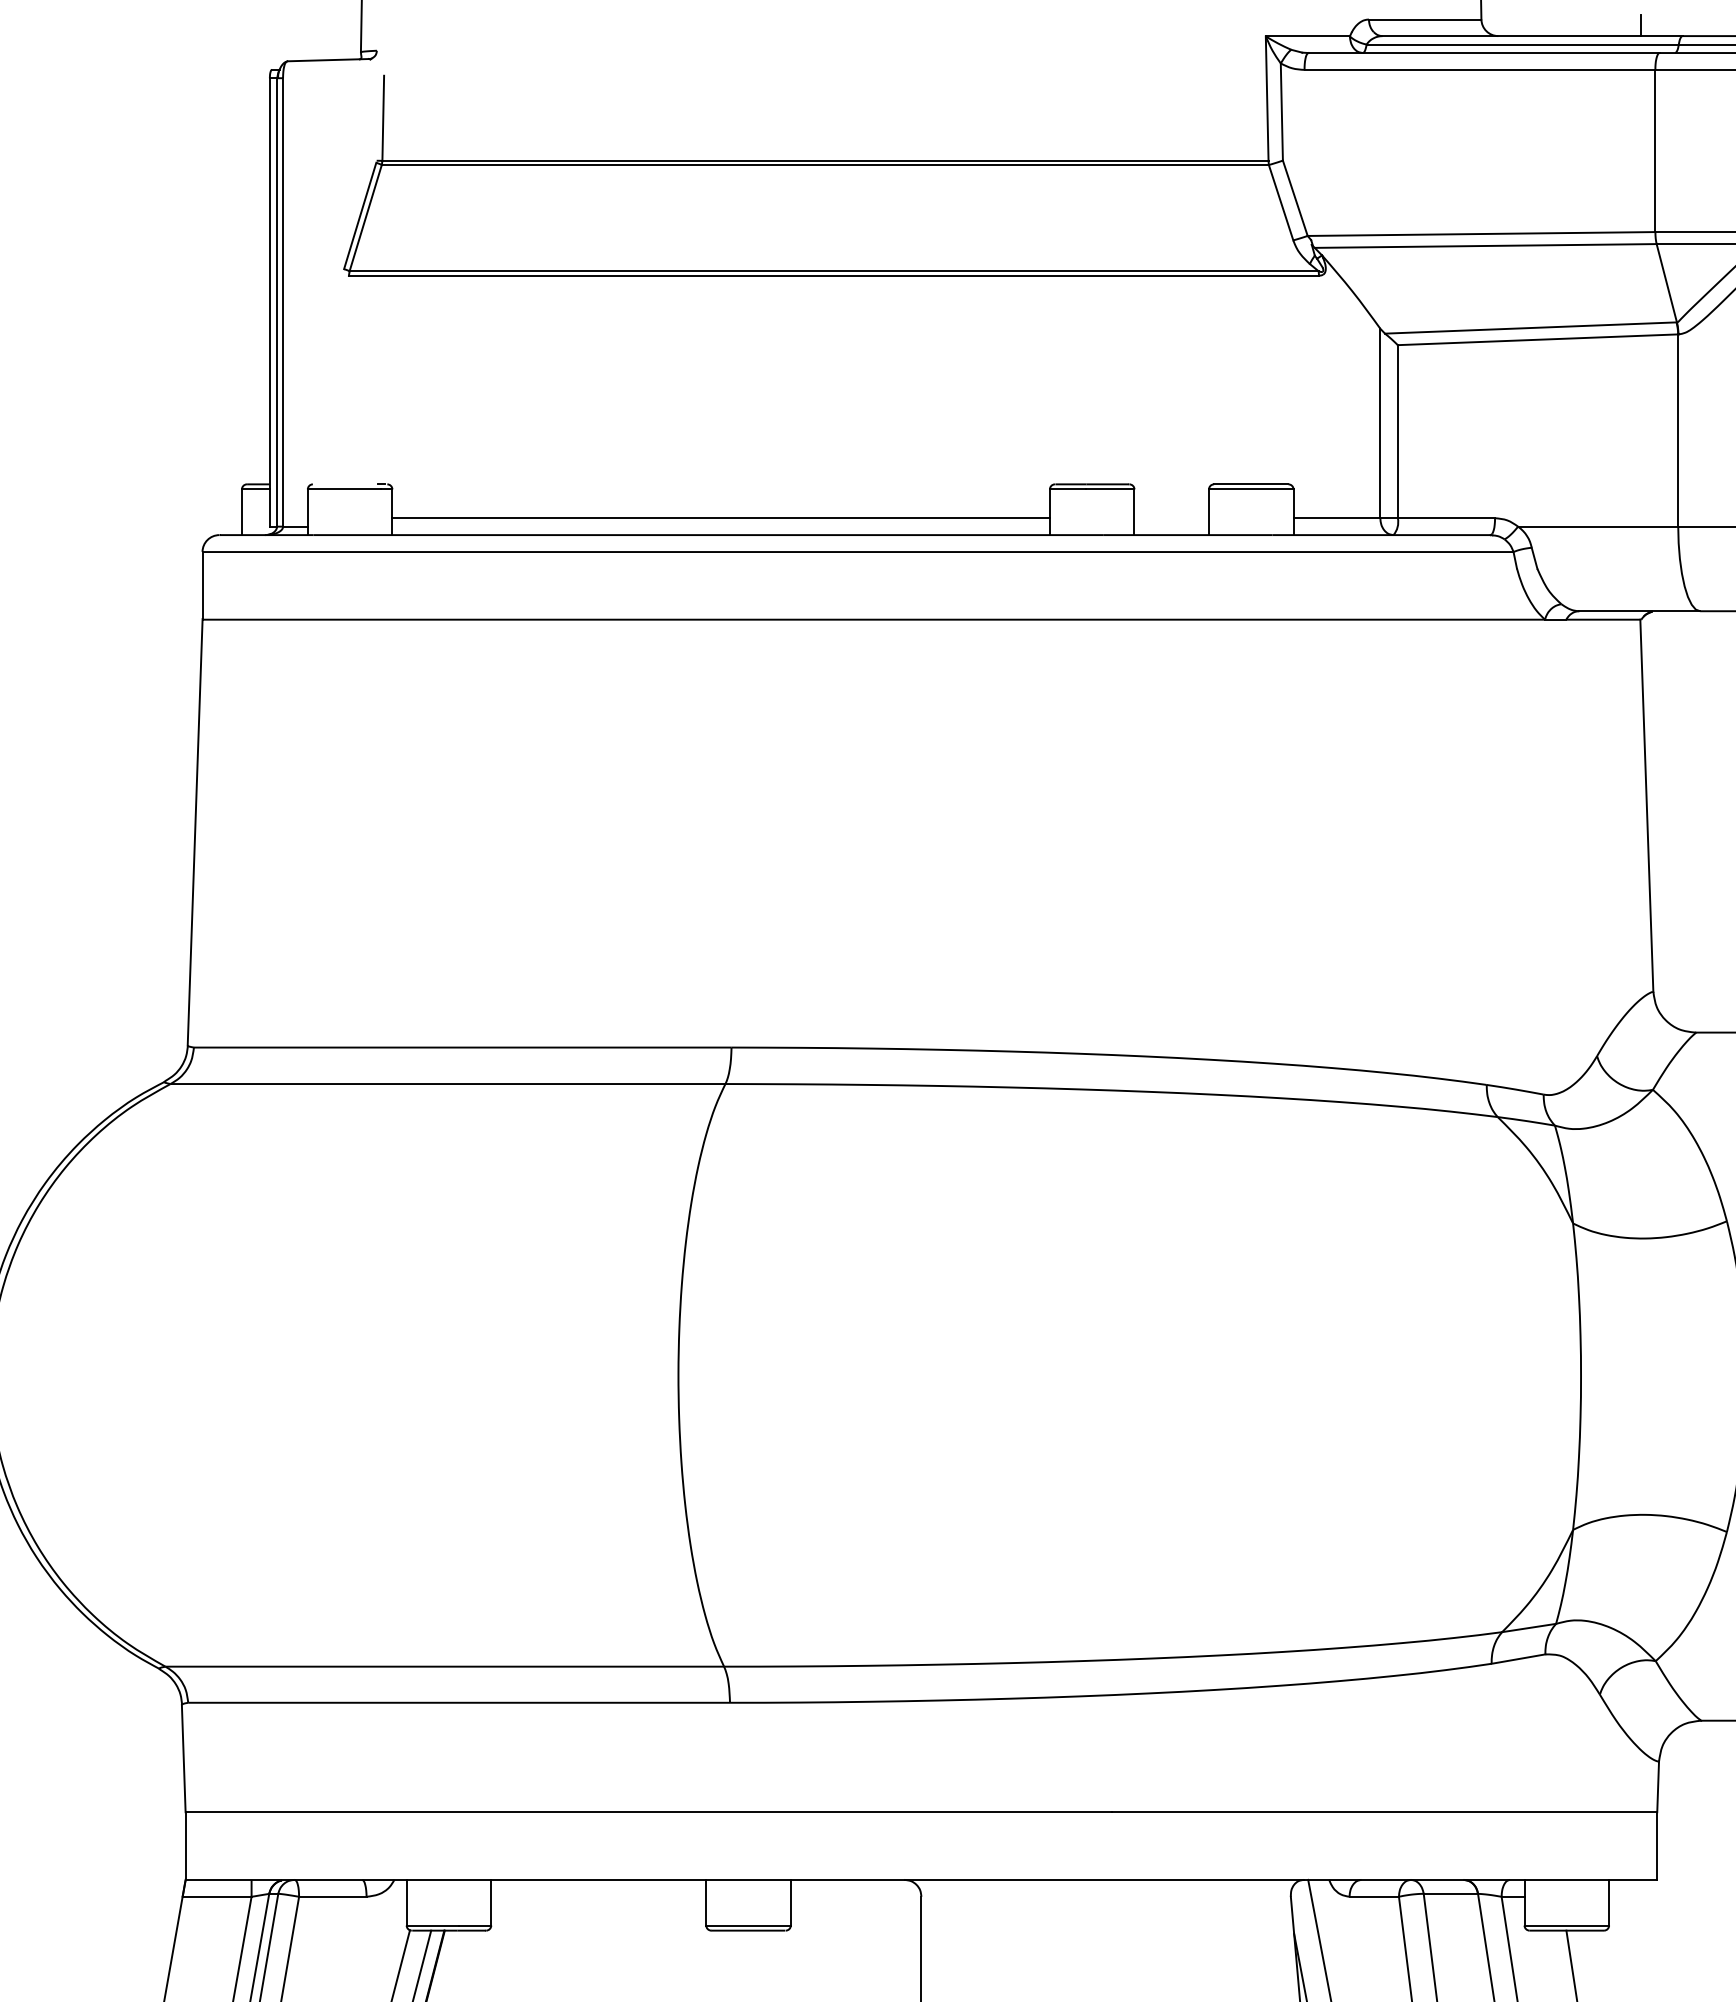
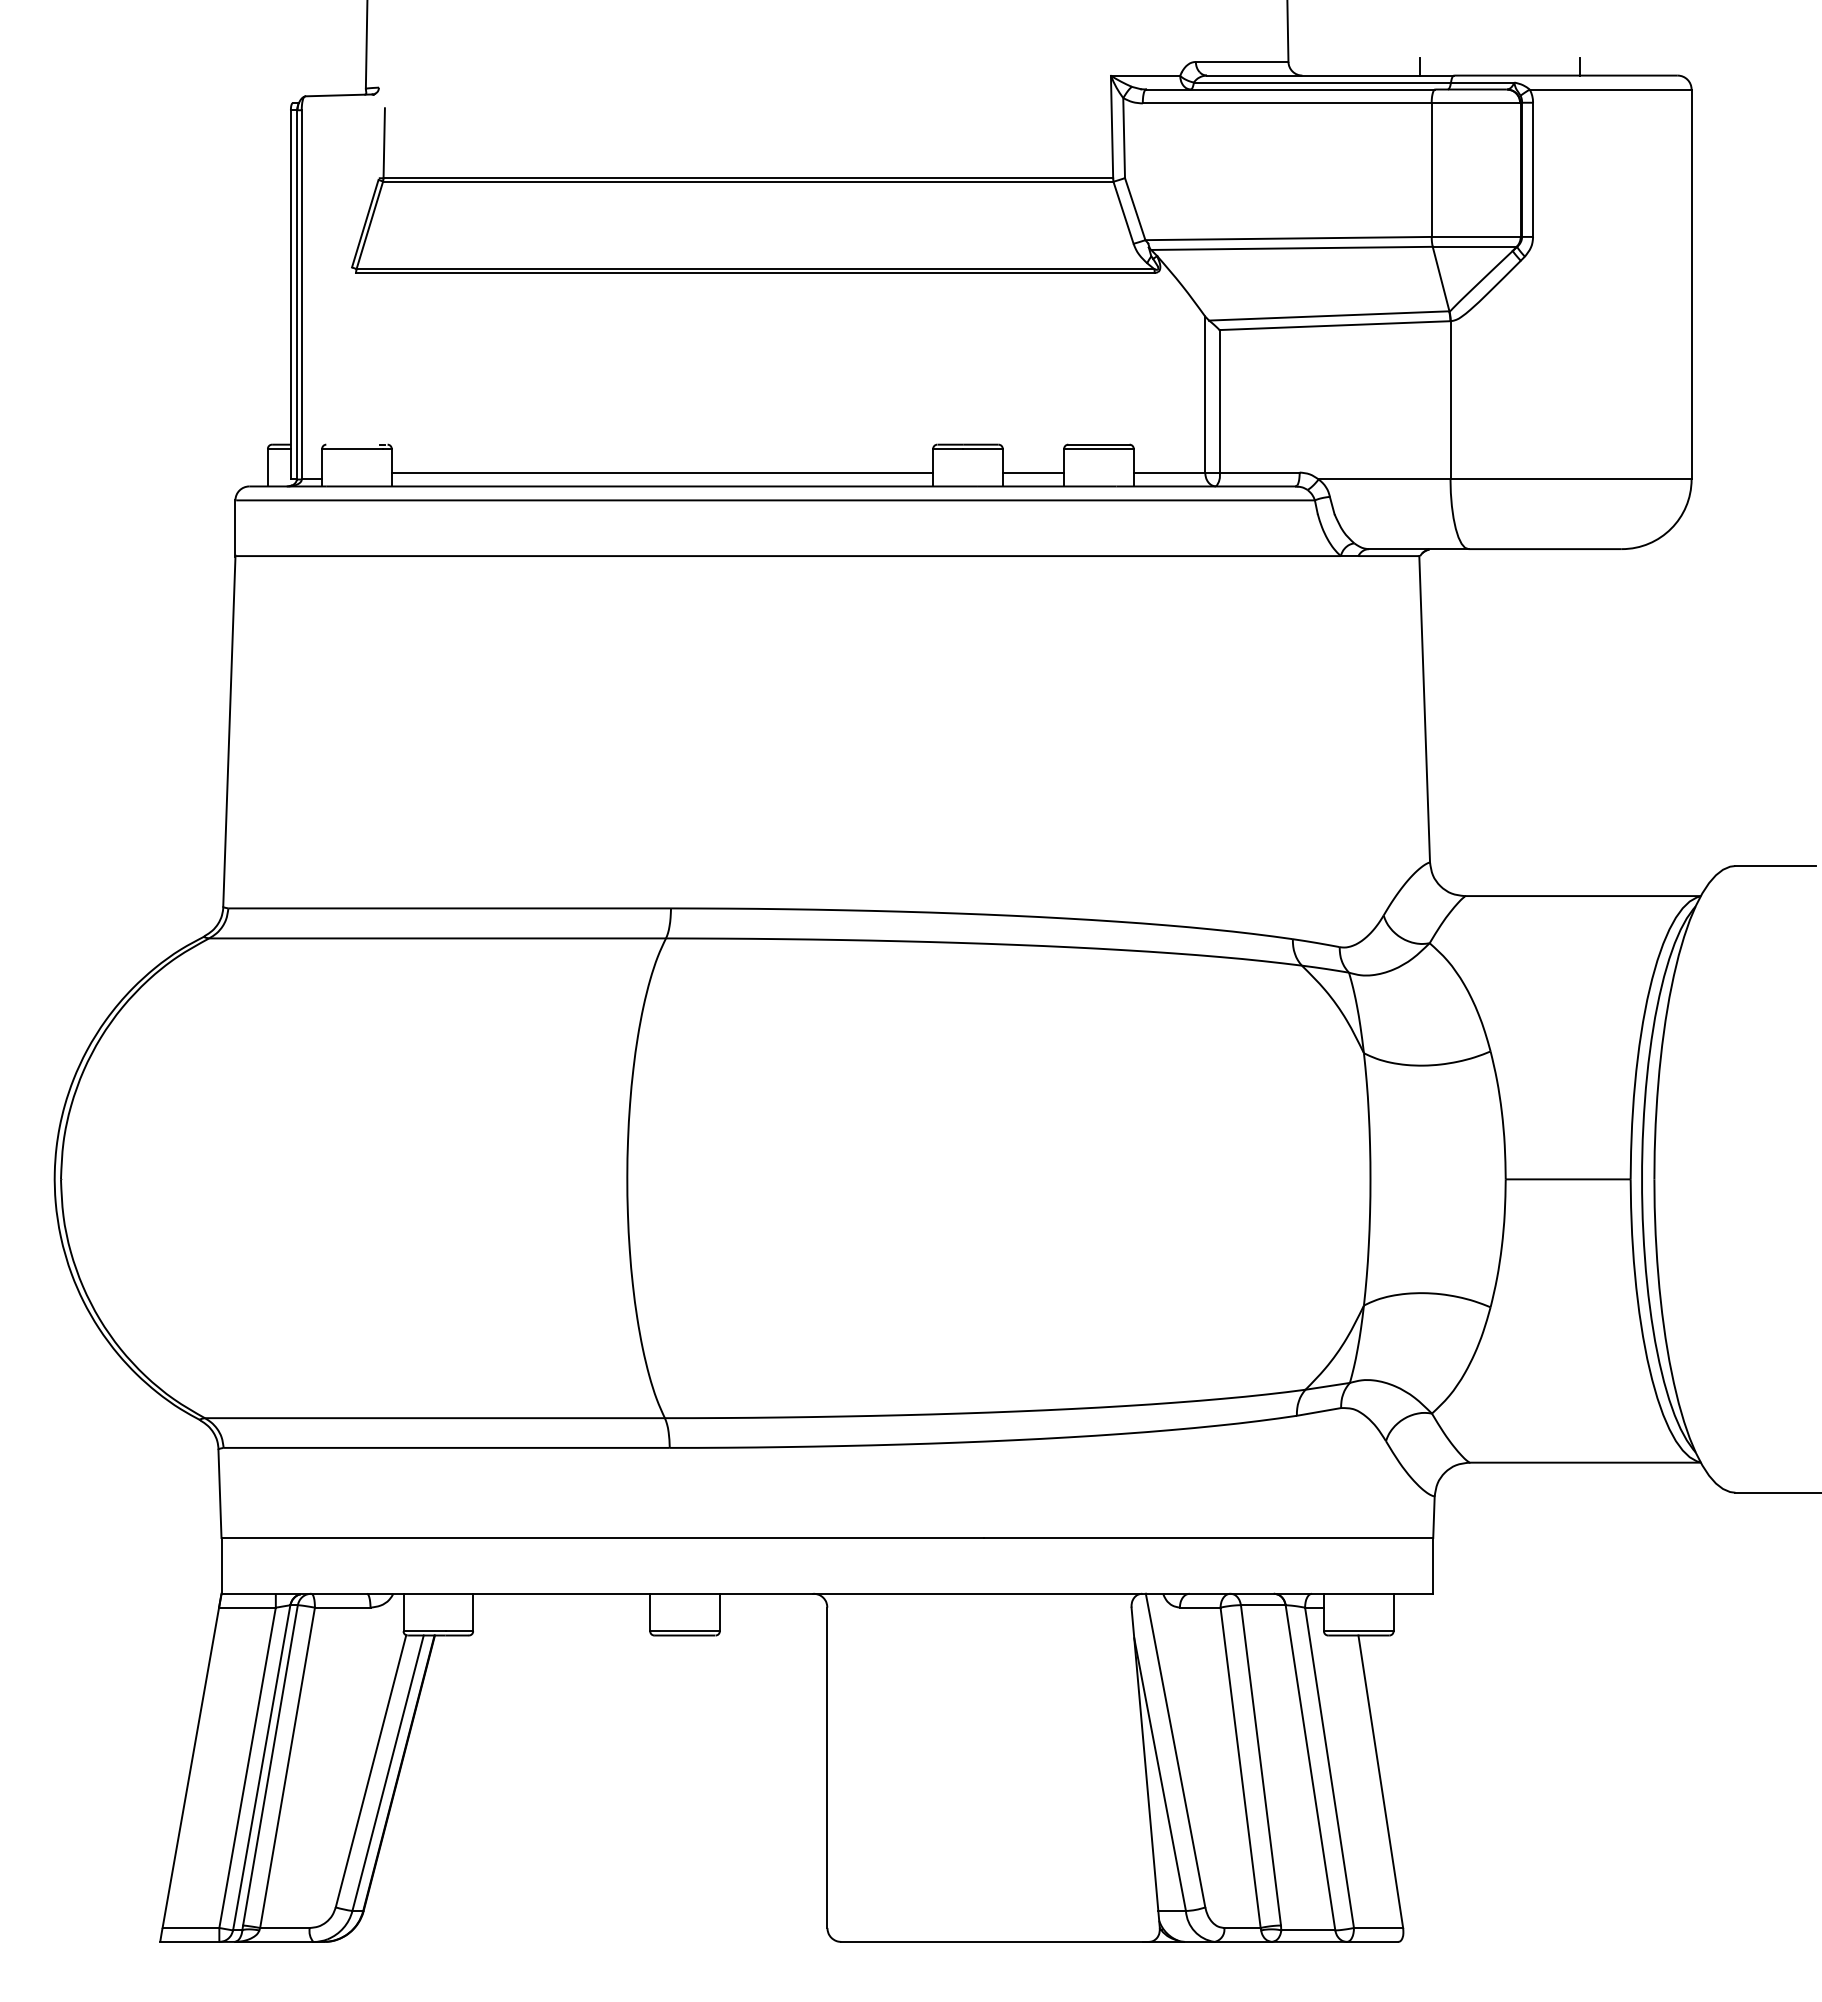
line: (1171, 518) -> (1033, 472), added

